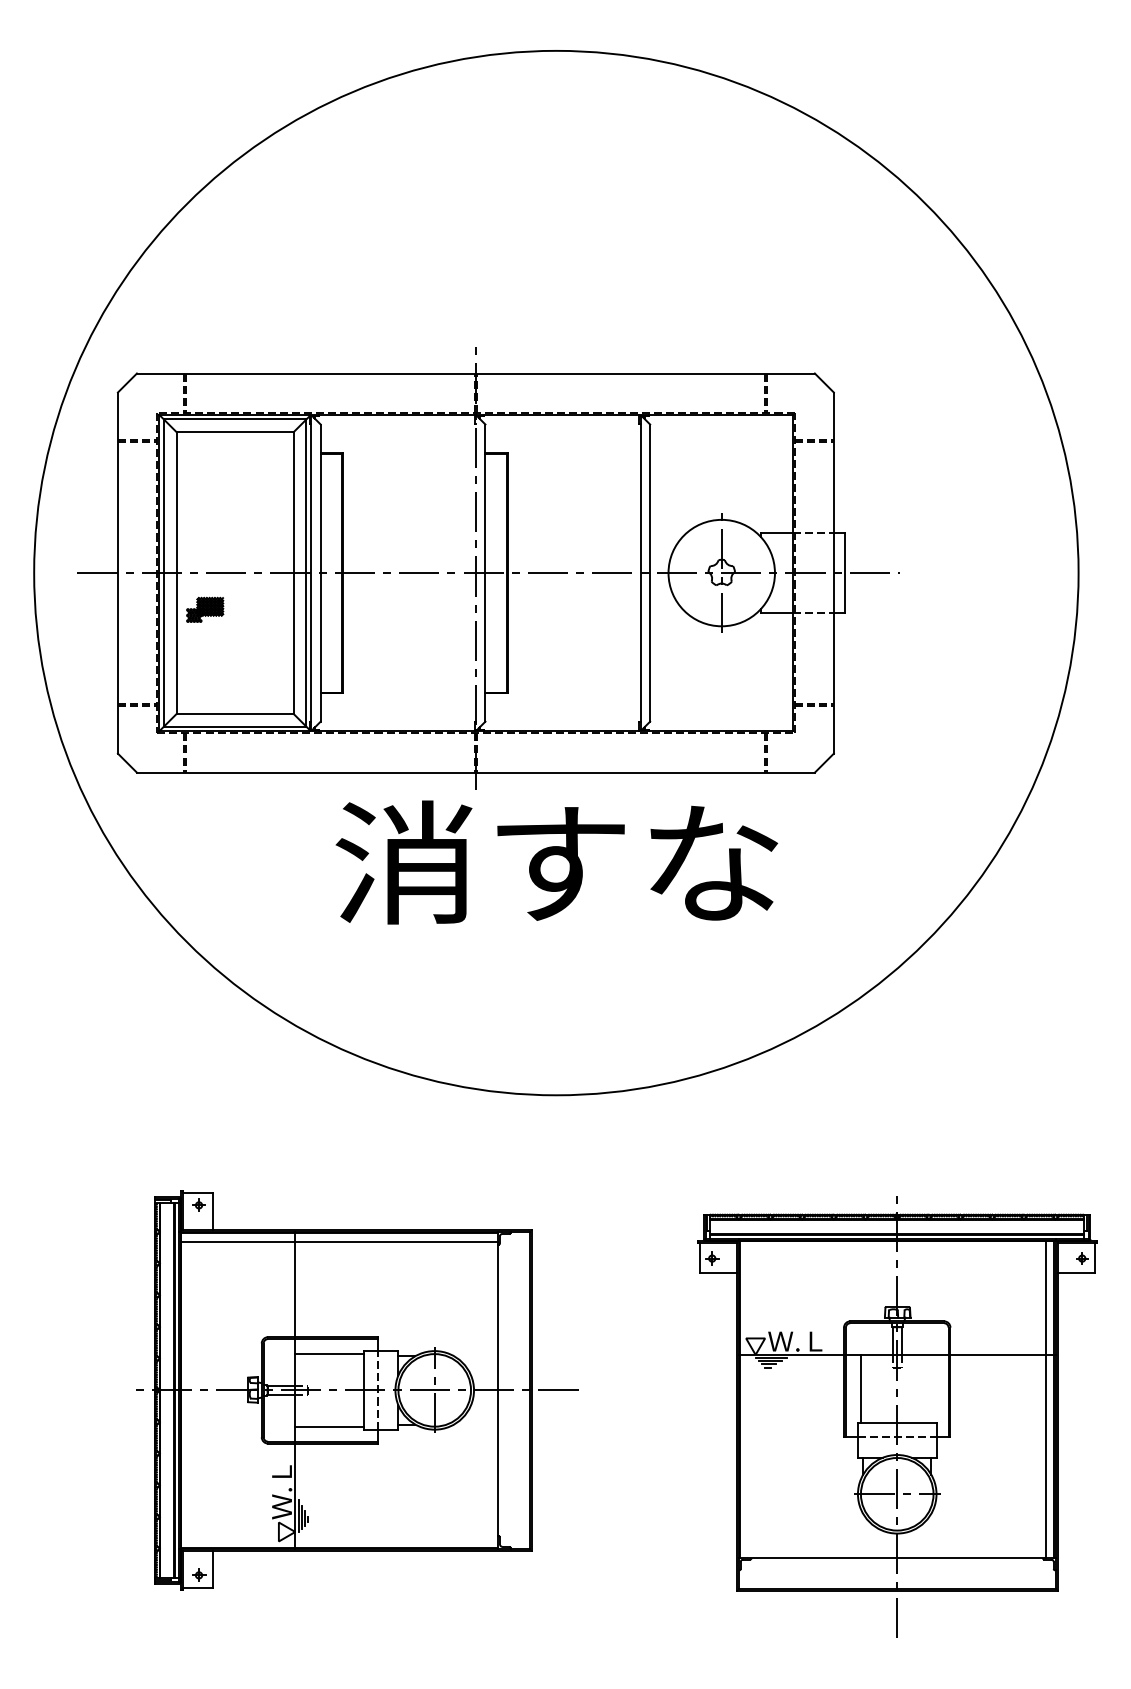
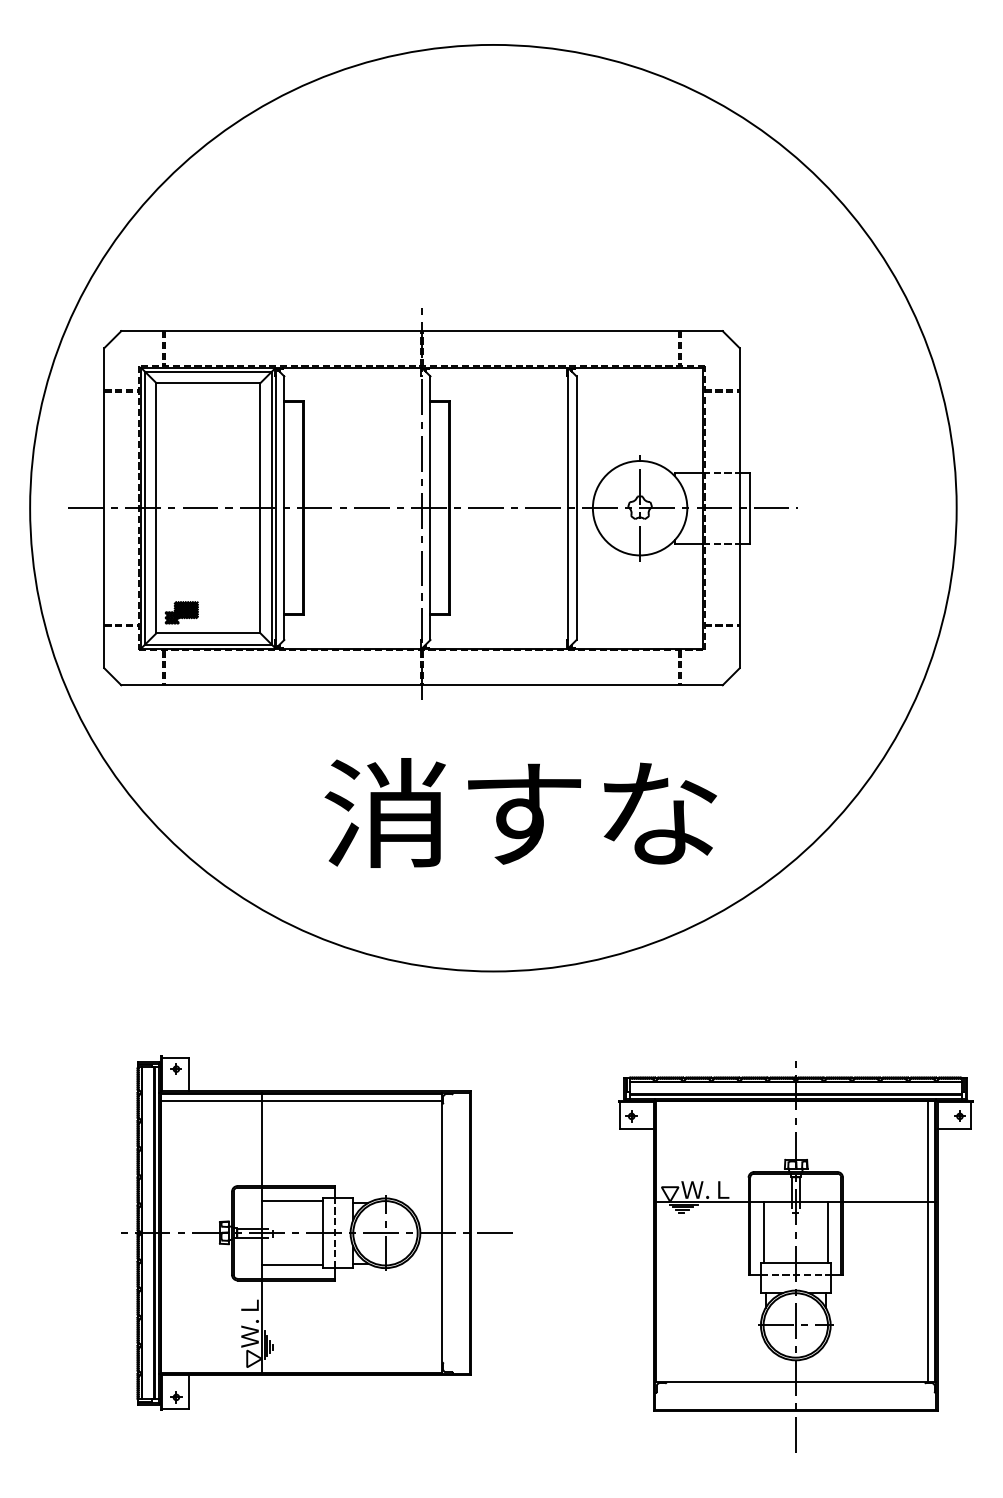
part: (204, 609) -> (181, 612), moved
text: (556, 861) -> (520, 812), moved
line: (932, 1388) -> (827, 1231), added

